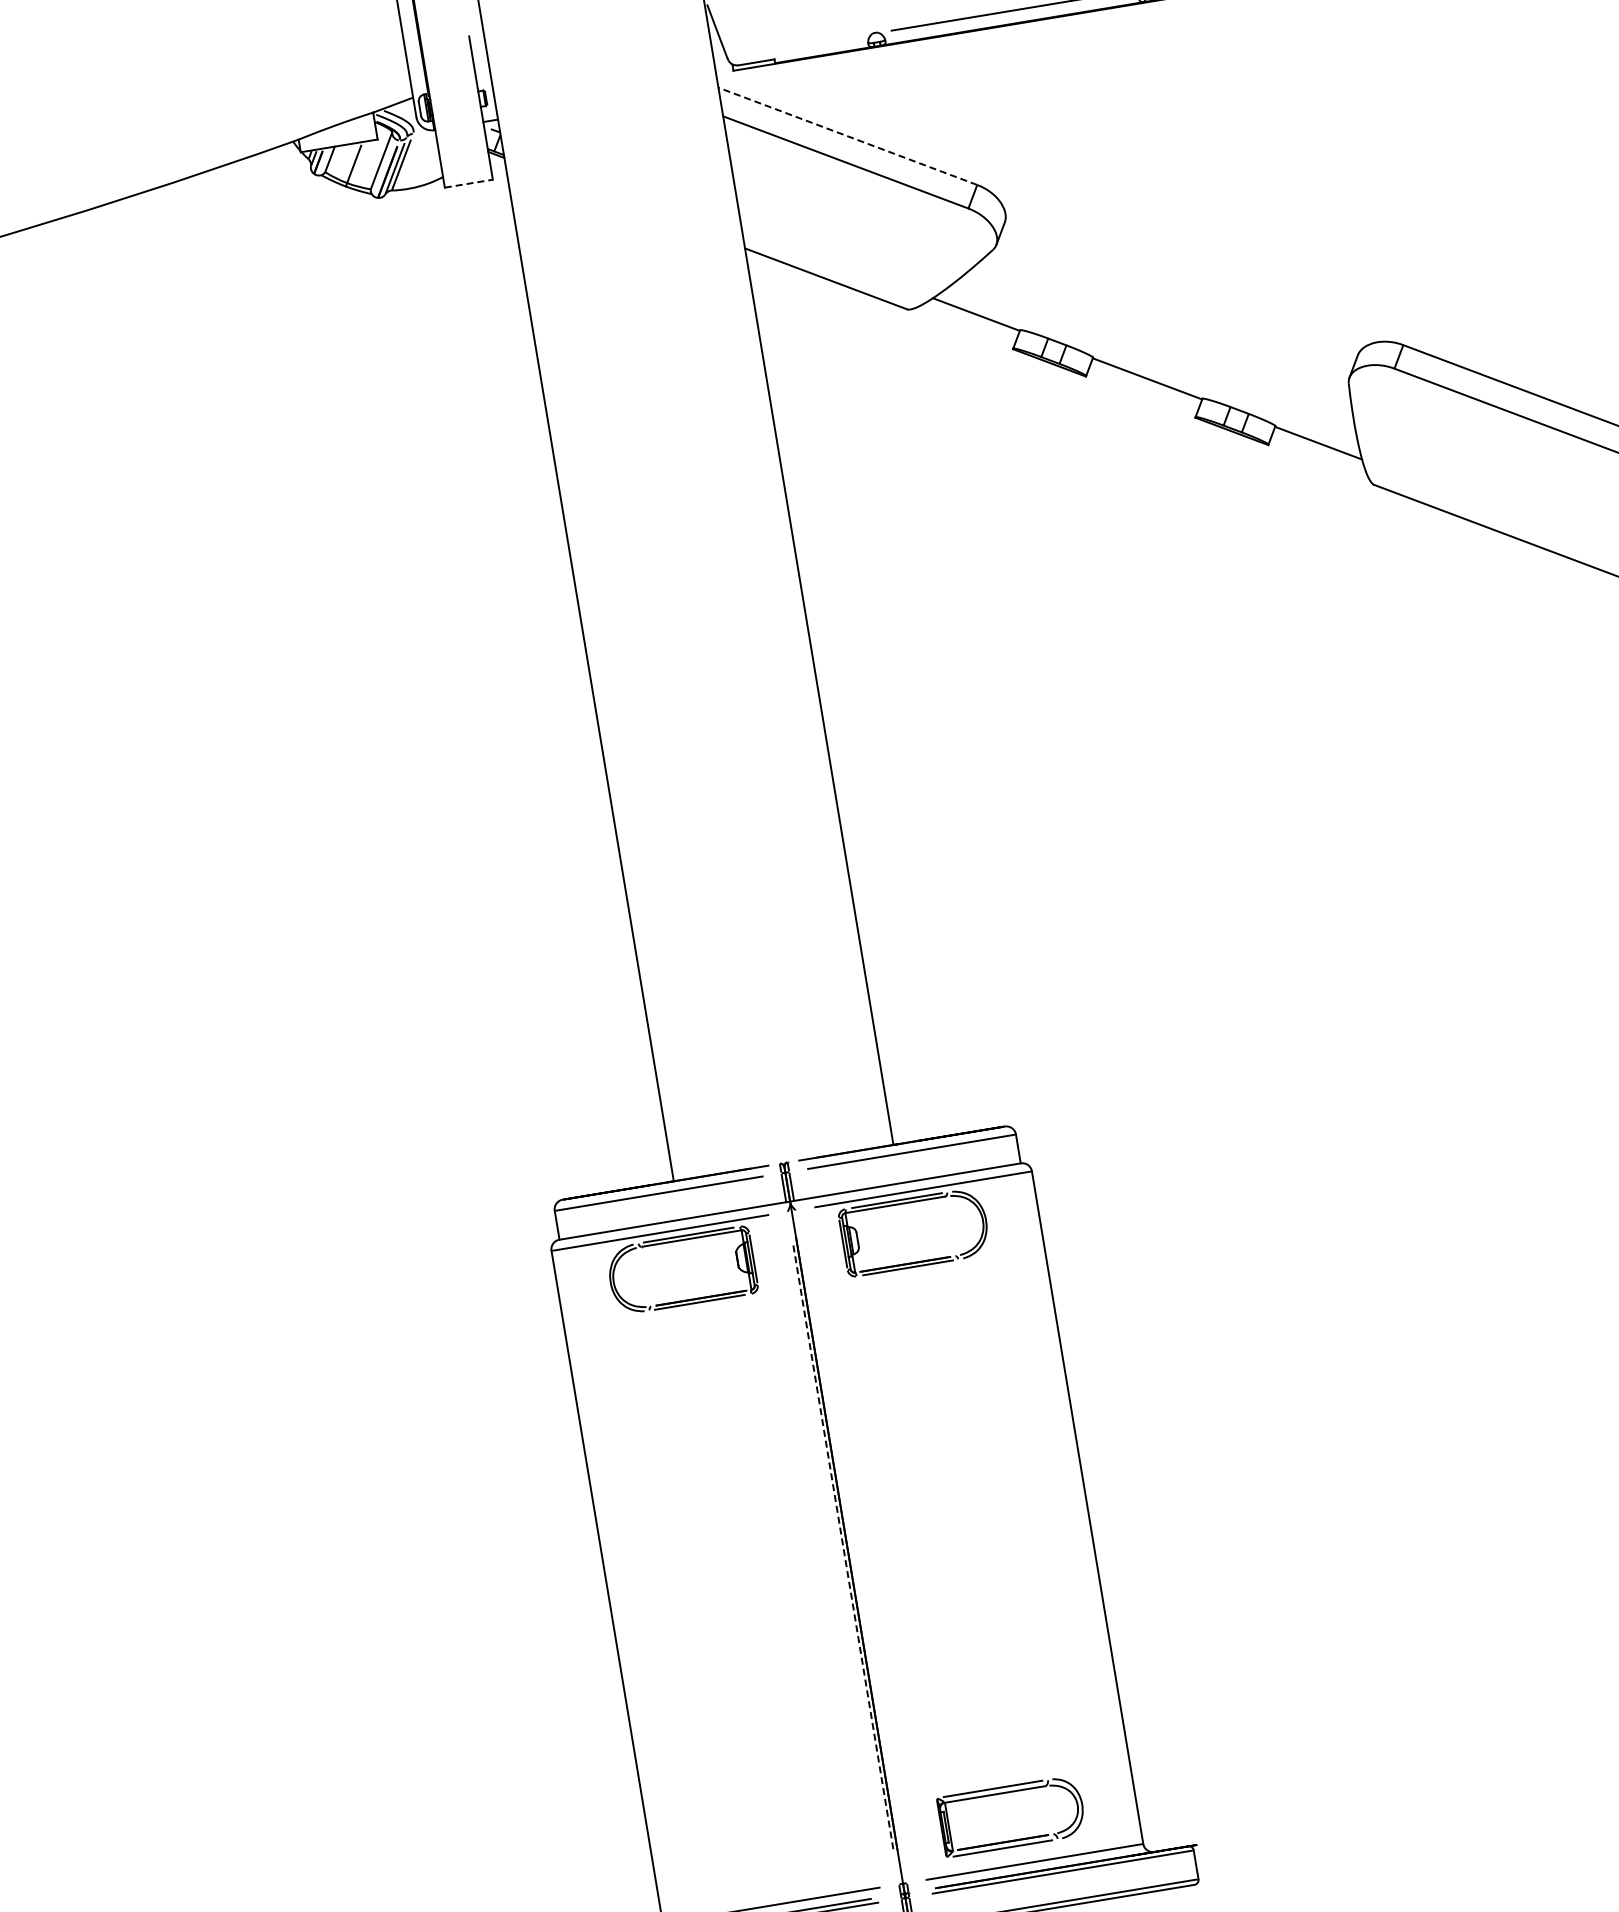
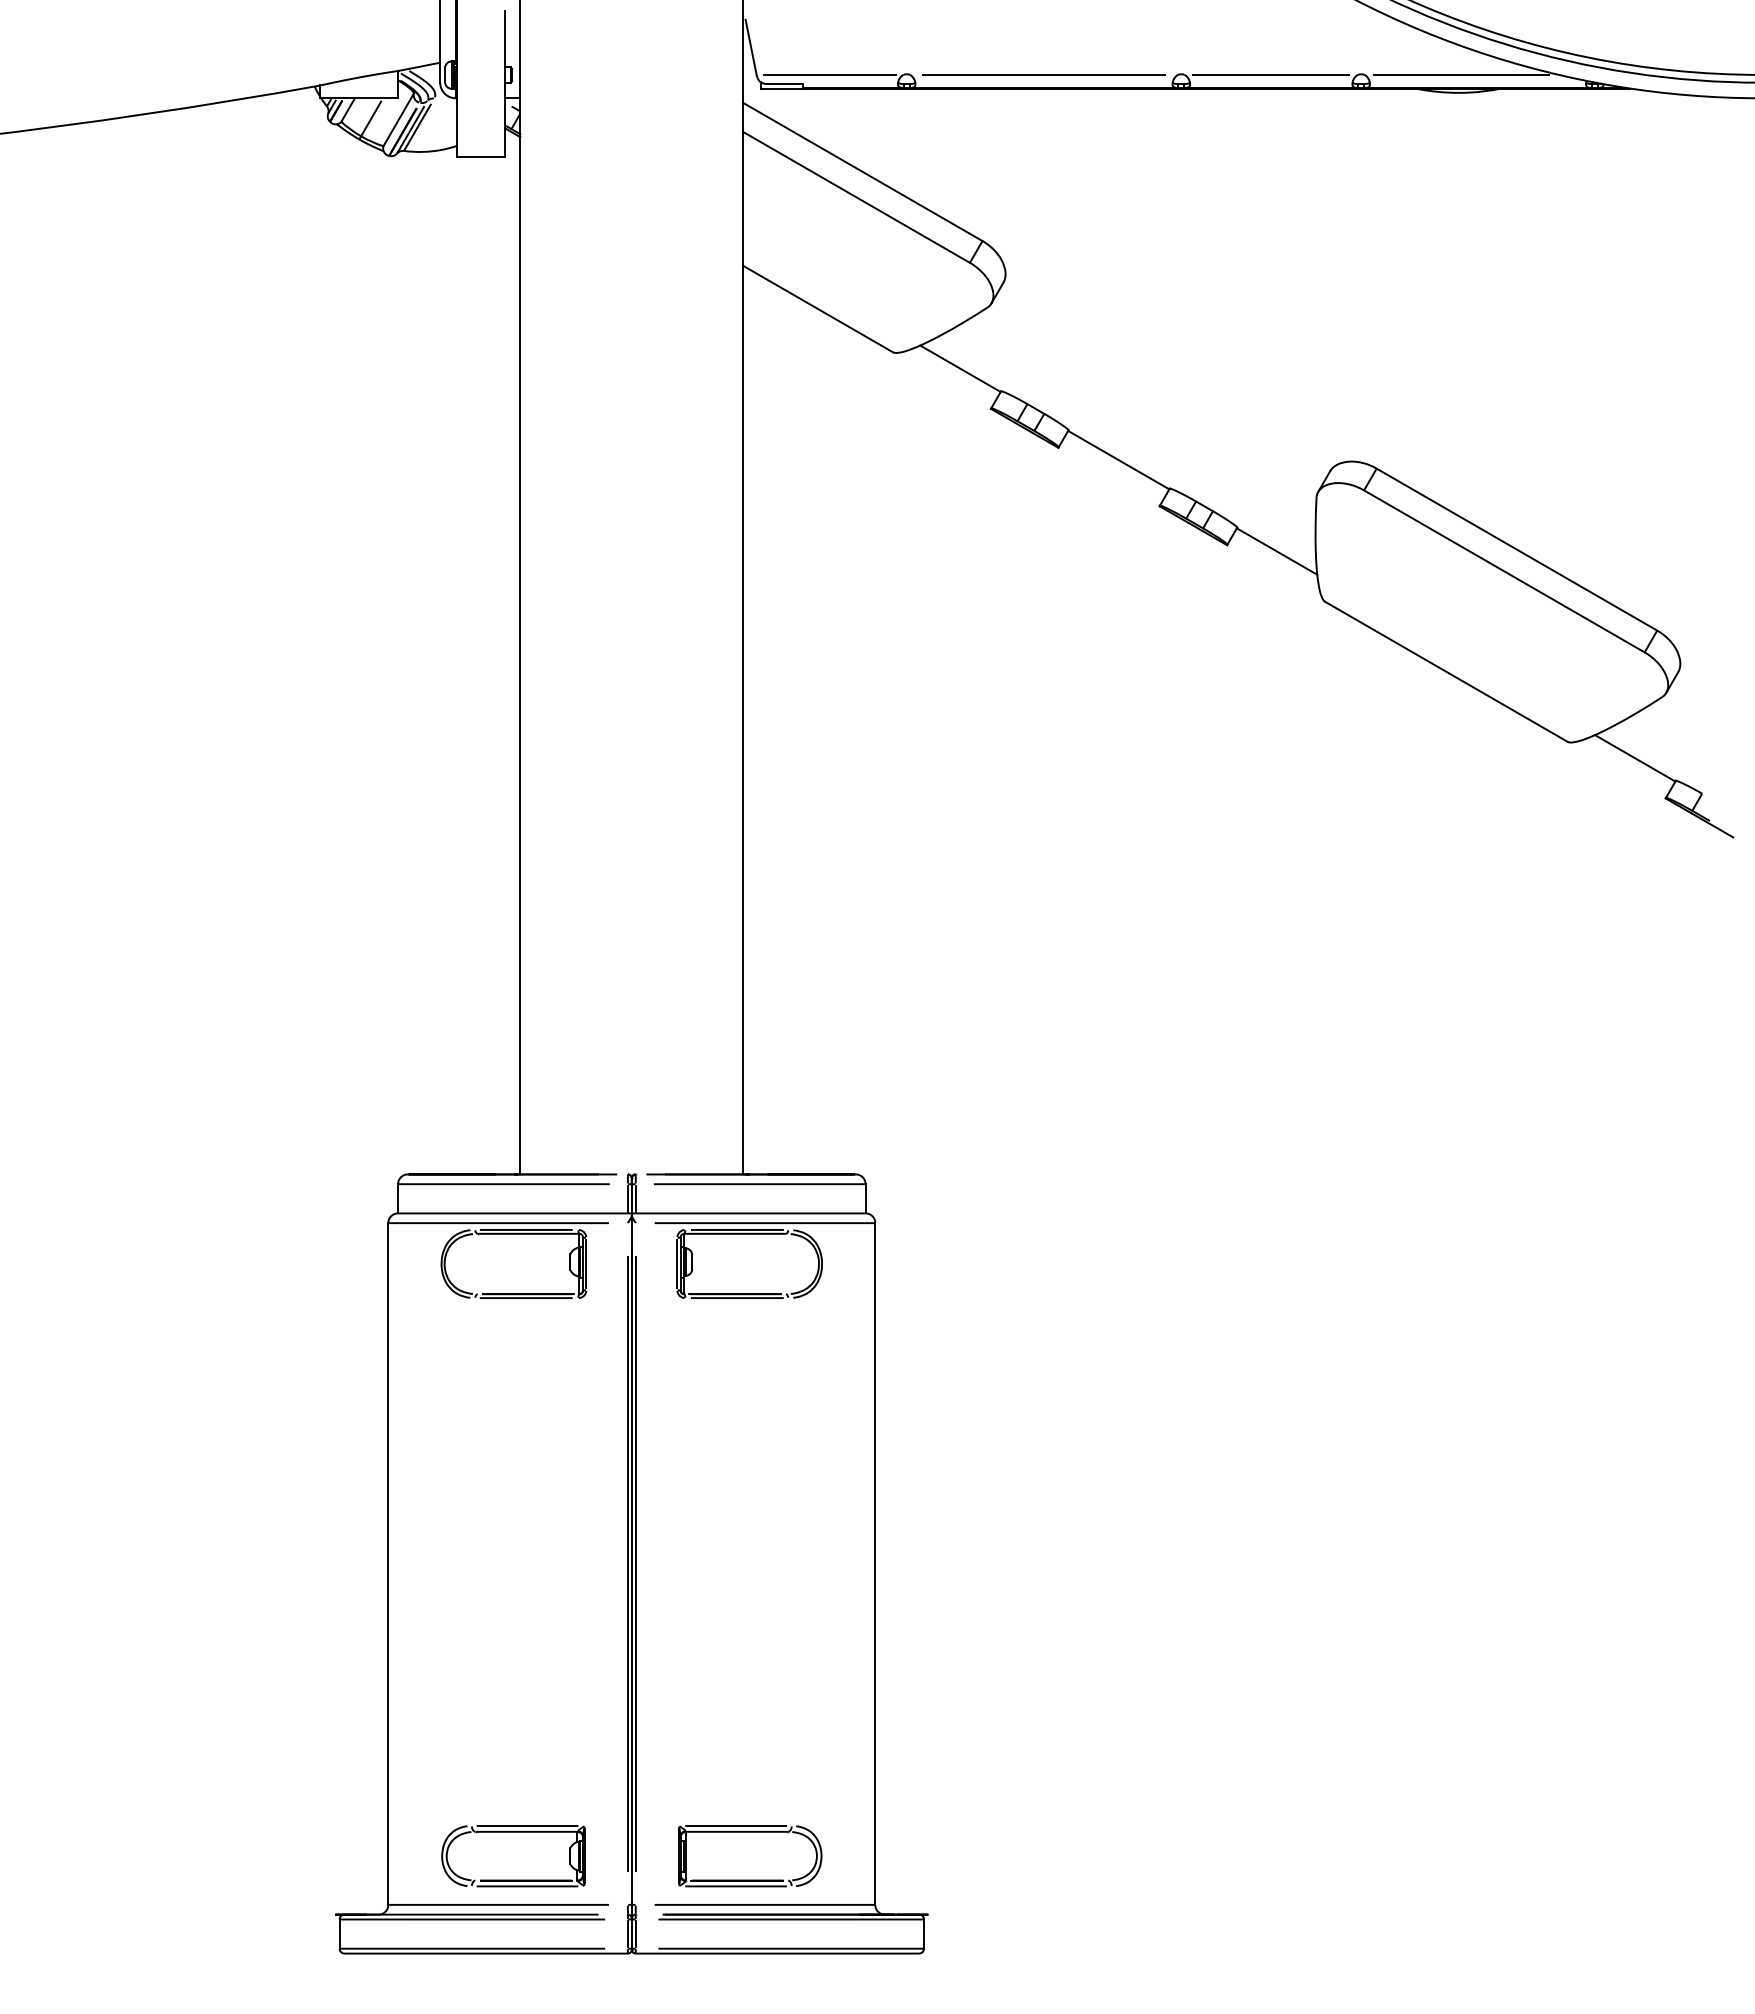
line: (799, 45) -> (829, 74), added
line: (847, 135) -> (862, 171), dashed -> solid
line: (469, 183) -> (481, 156), dashed -> solid
line: (850, 1546) -> (635, 1563), added
line: (843, 1548) -> (627, 1564), dashed -> solid
part: (782, 1878) -> (513, 1879), added

